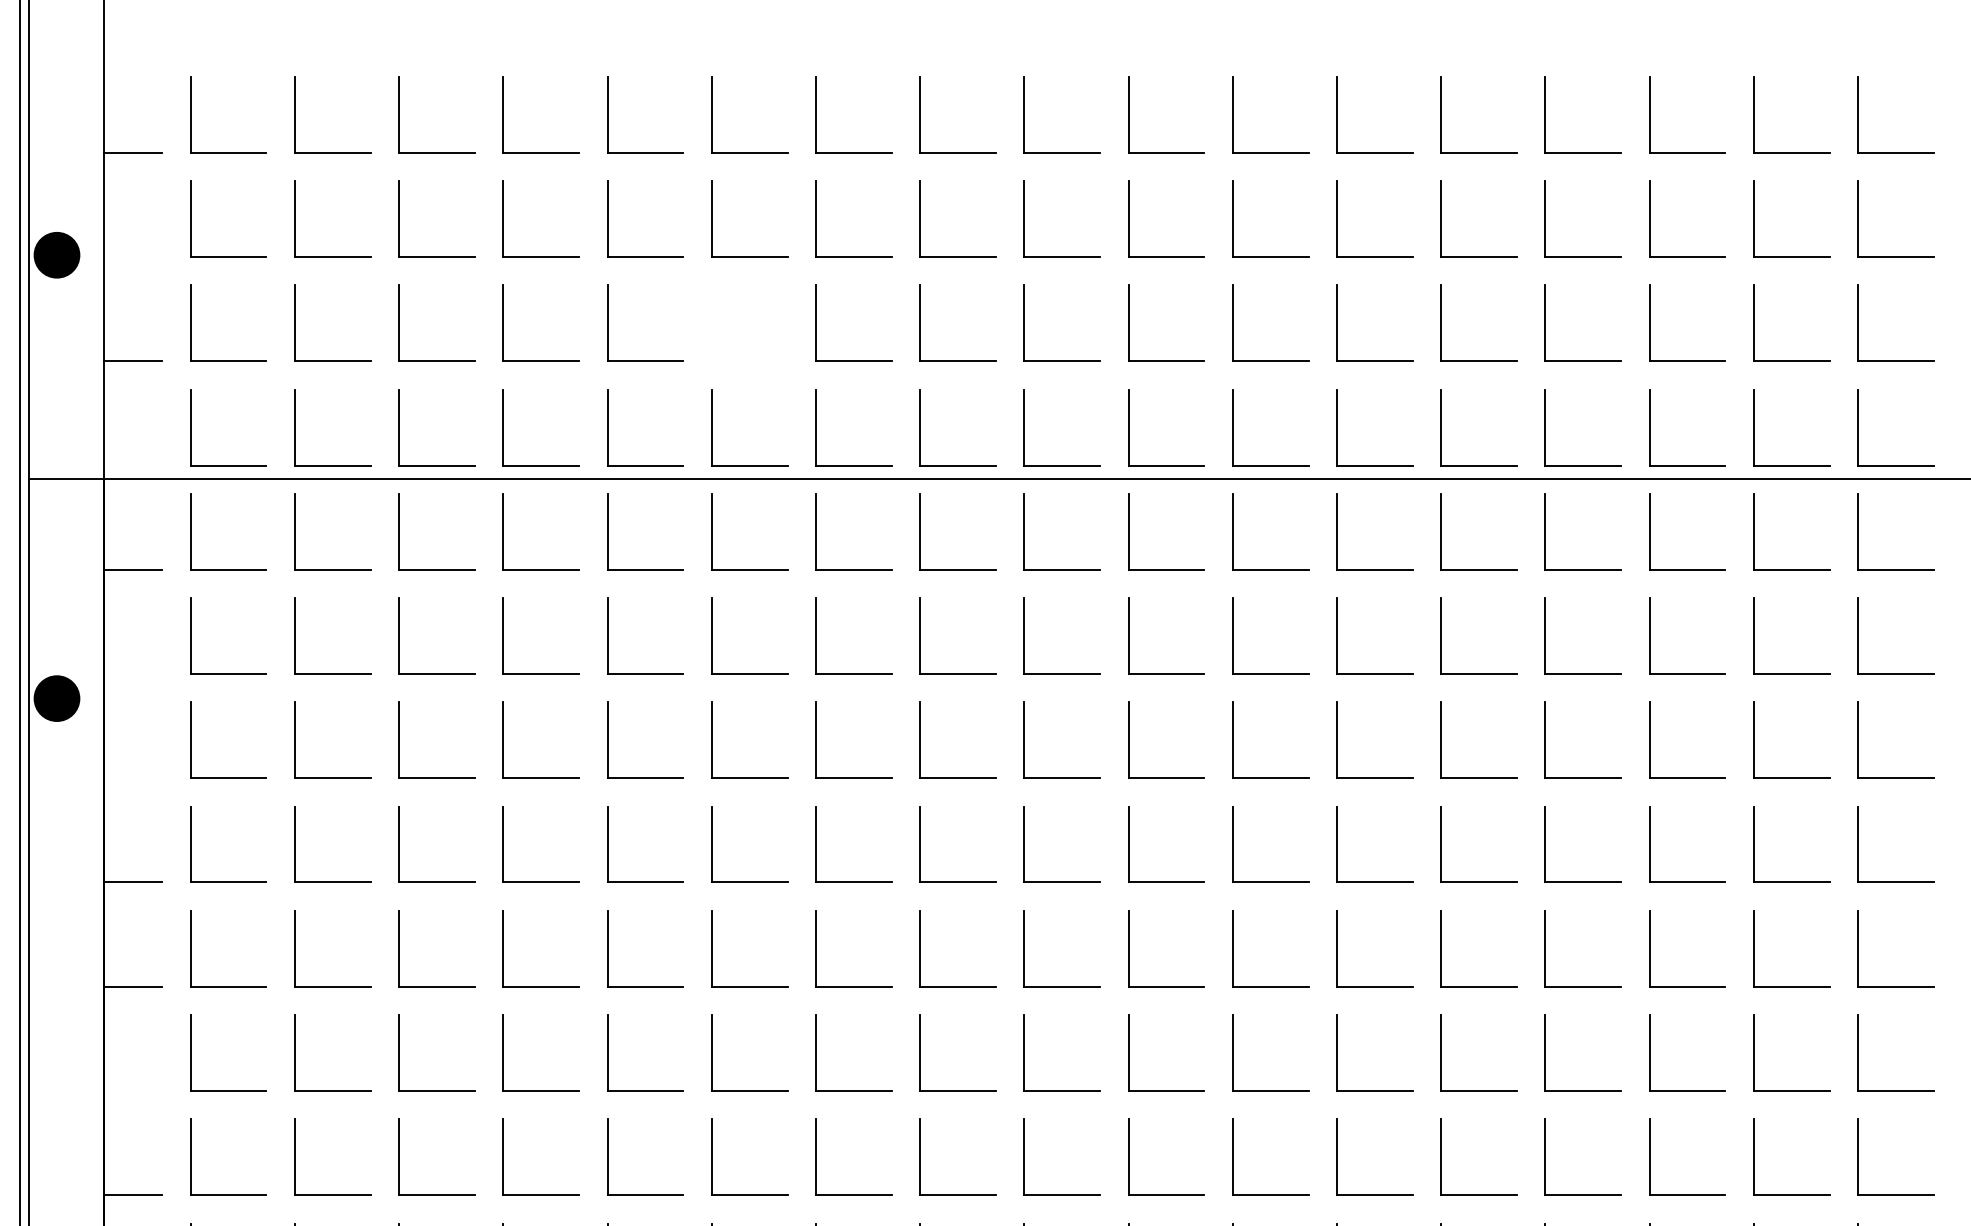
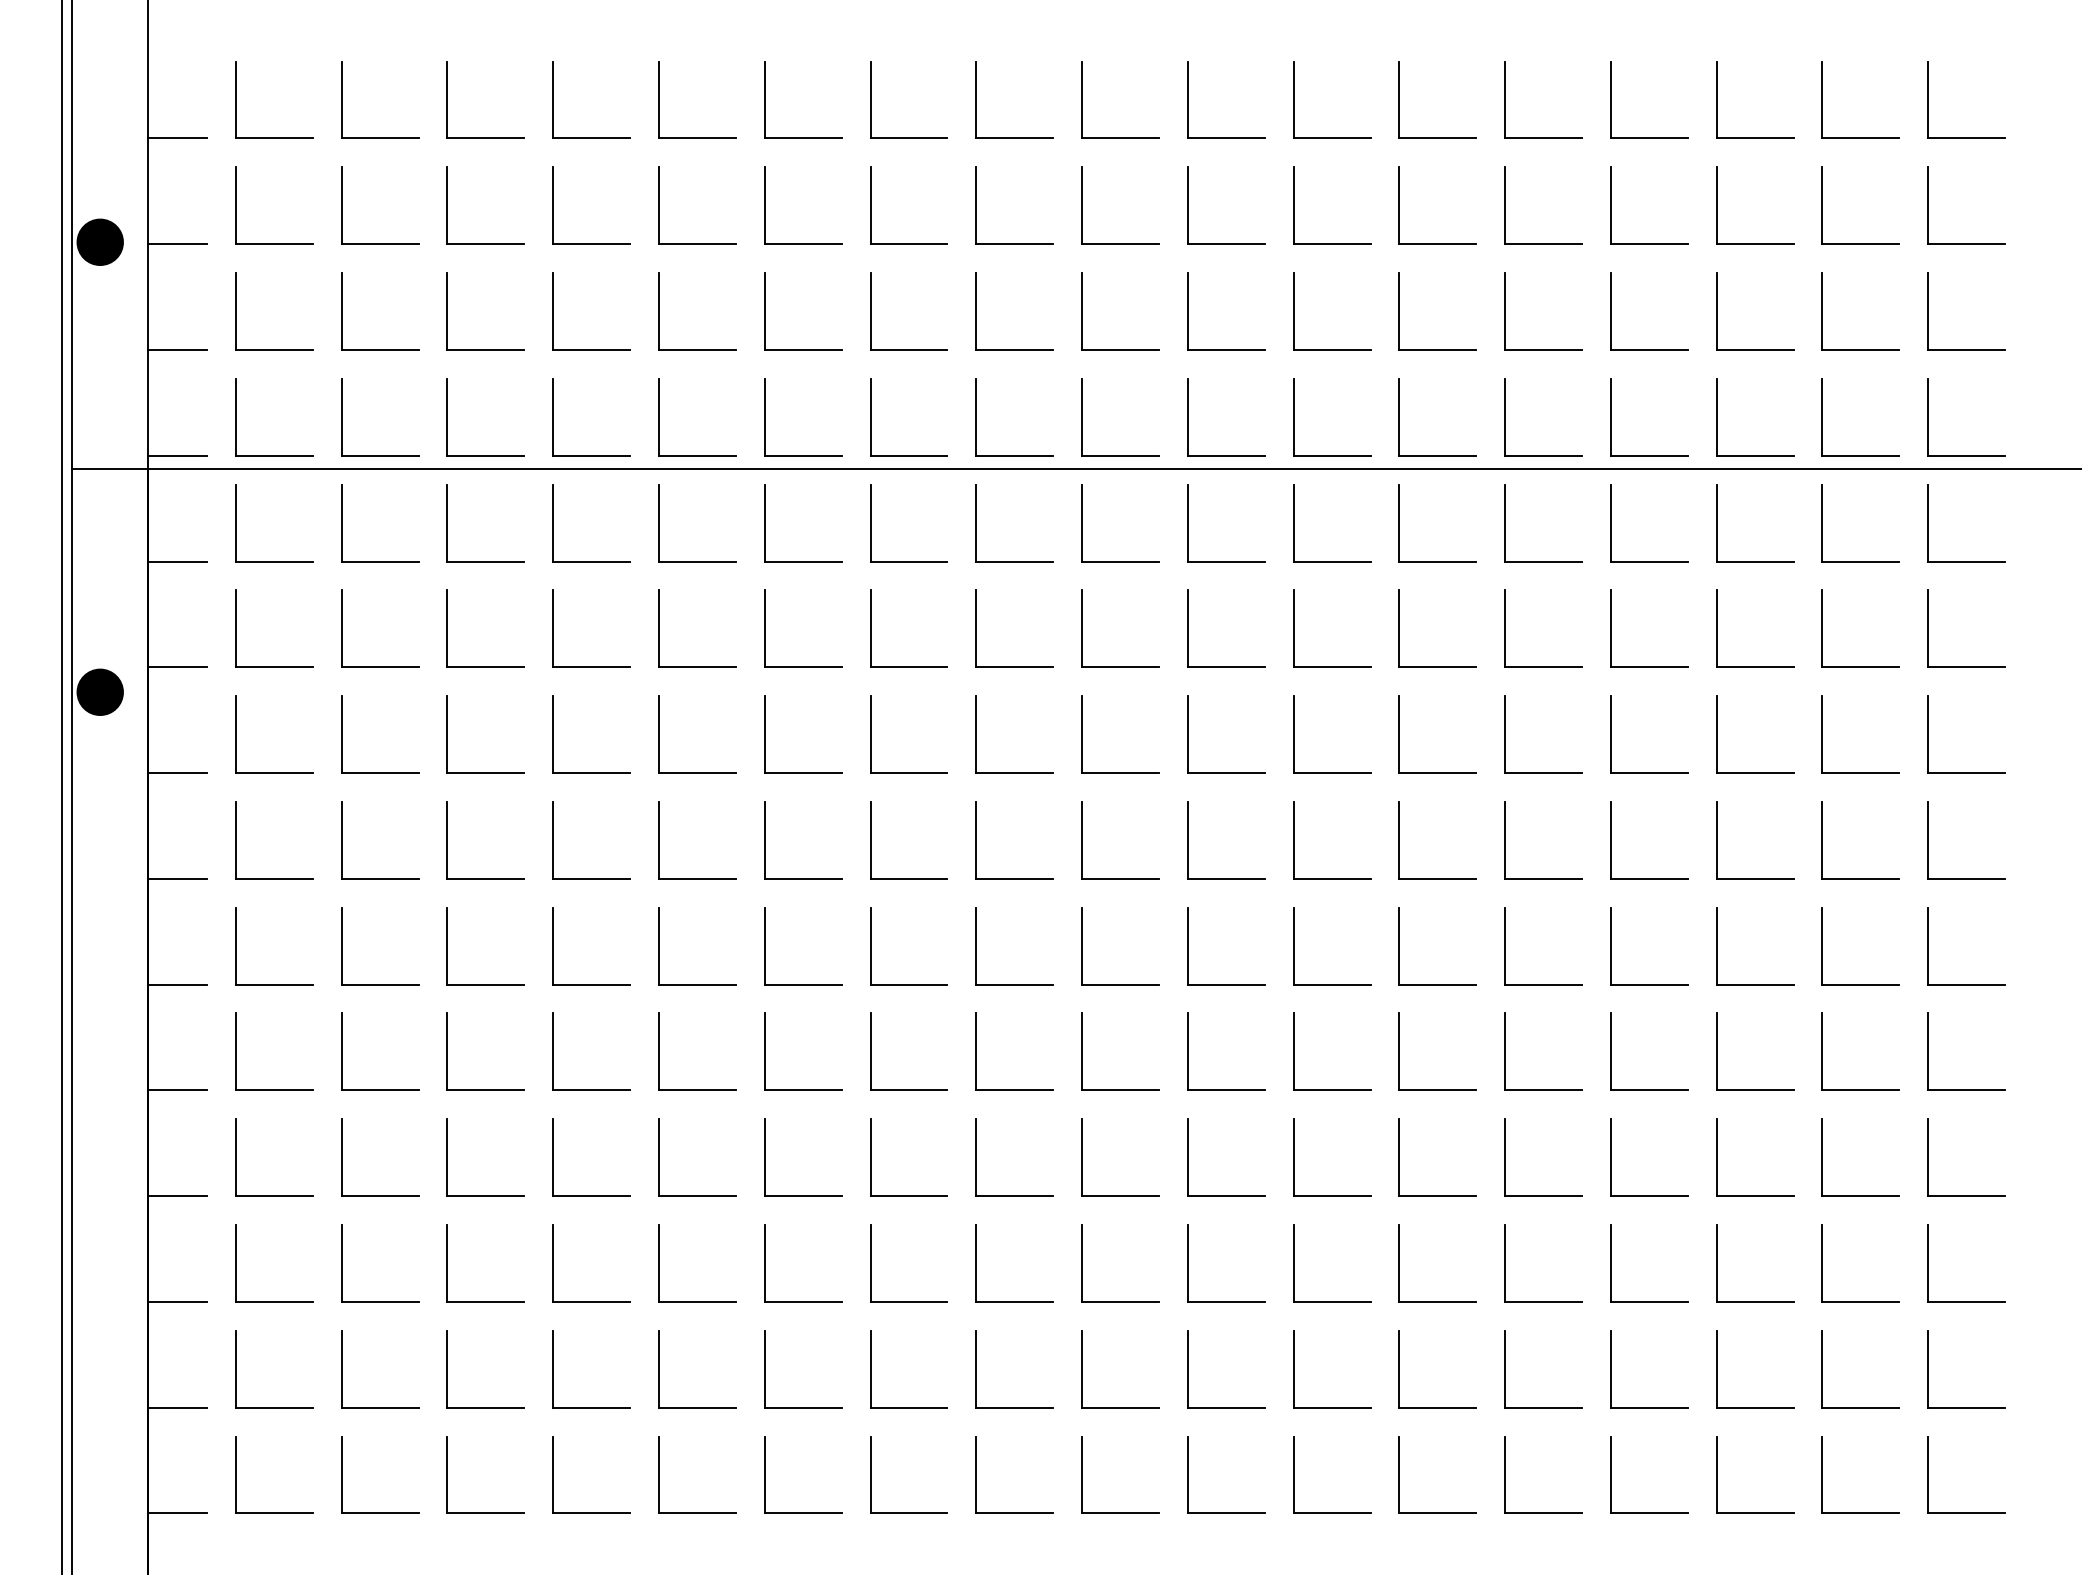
line: (133, 257) -> (177, 244), added
part: (712, 323) -> (765, 311), added
line: (133, 465) -> (177, 455), added
line: (133, 674) -> (177, 667), added
line: (133, 778) -> (177, 773), added
line: (133, 1090) -> (177, 1090), added

